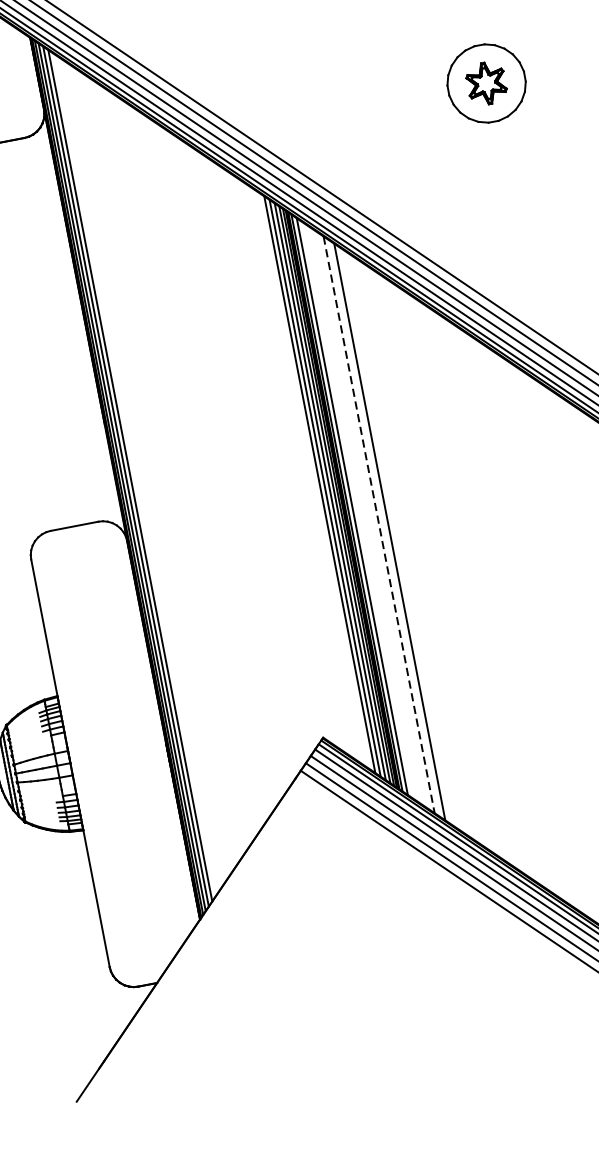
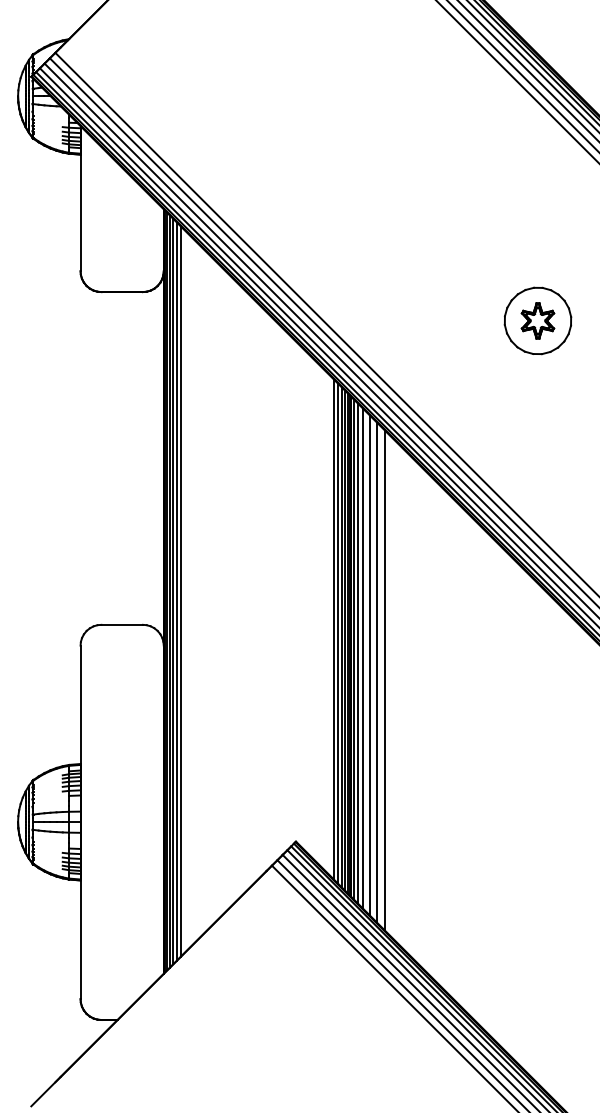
line: (134, 474) -> (180, 591), added
line: (359, 511) -> (362, 658), added
line: (368, 518) -> (369, 665), added
line: (379, 525) -> (377, 673), dashed -> solid

